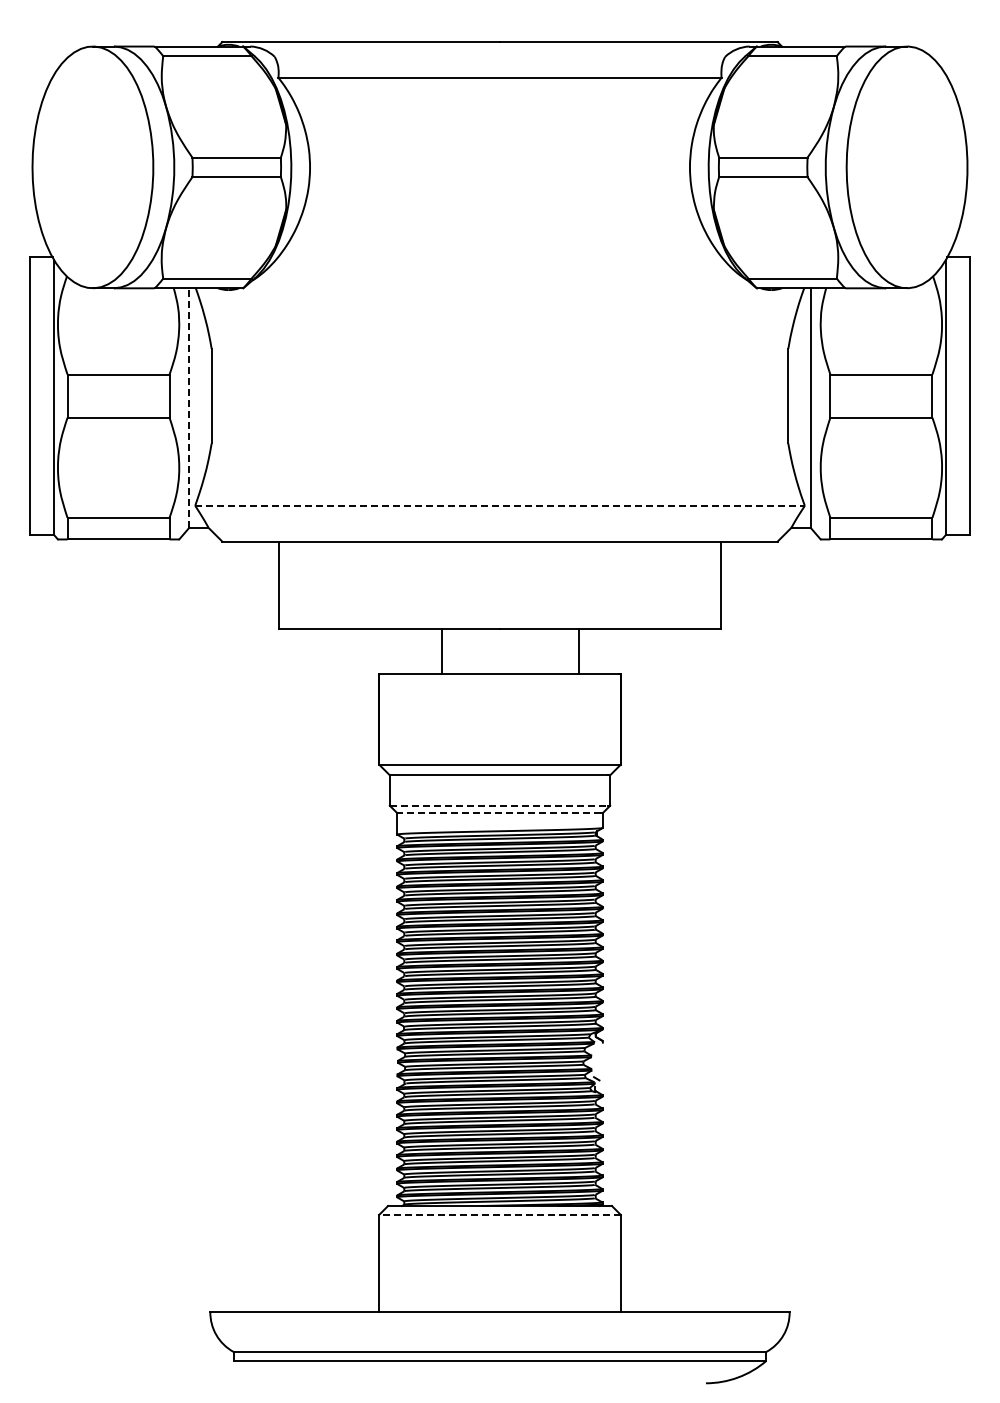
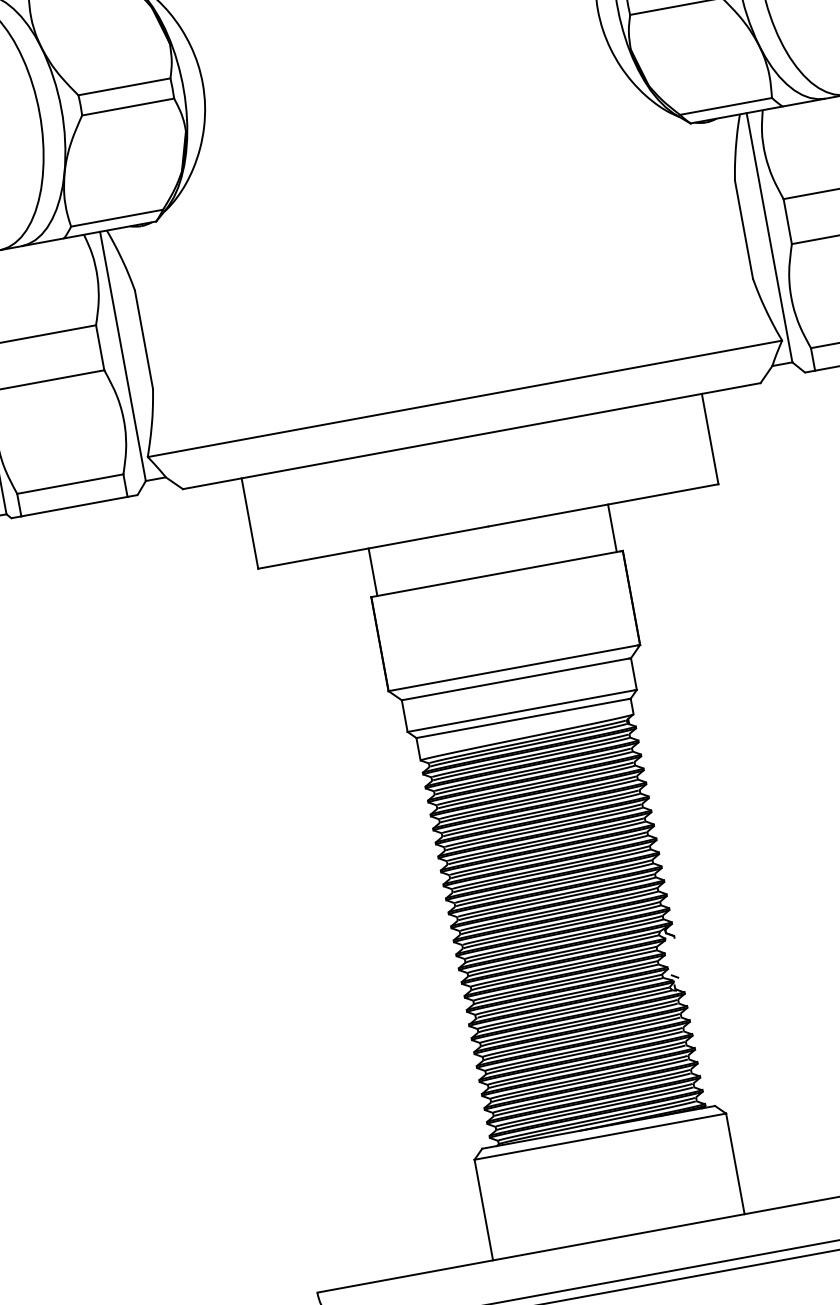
line: (189, 408) -> (123, 356), dashed -> solid
line: (500, 505) -> (465, 398), dashed -> solid
line: (441, 651) -> (372, 572), moved
line: (579, 651) -> (612, 528), moved
line: (499, 805) -> (521, 710), dashed -> solid
line: (498, 812) -> (521, 718), dashed -> solid
line: (500, 1214) -> (600, 1136), dashed -> solid

